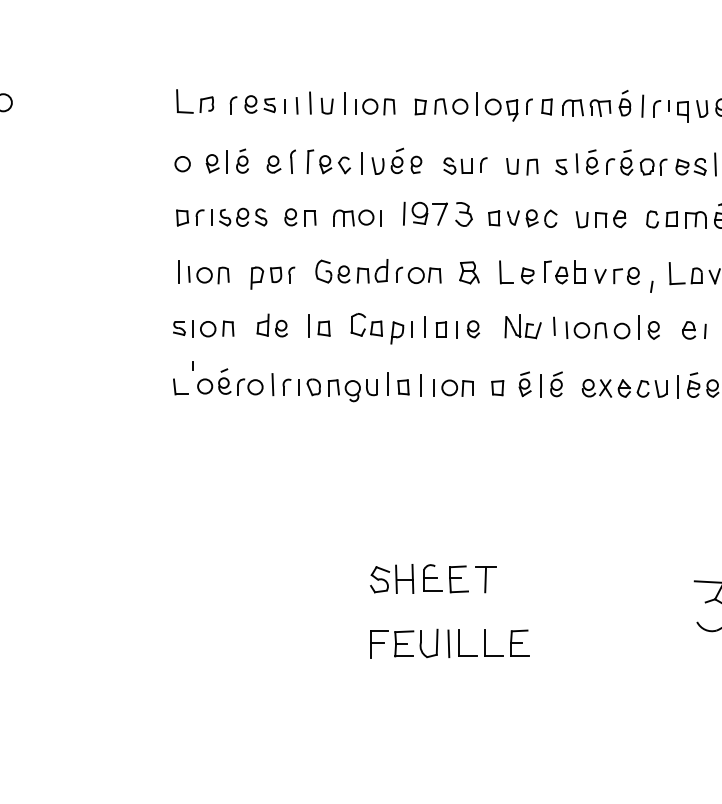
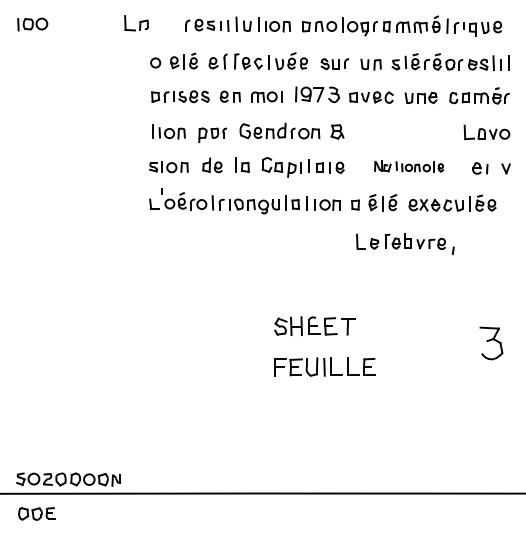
part: (195, 101) -> (136, 23), moved
part: (576, 275) -> (405, 243), moved
part: (581, 327) -> (408, 166), size x0.7

